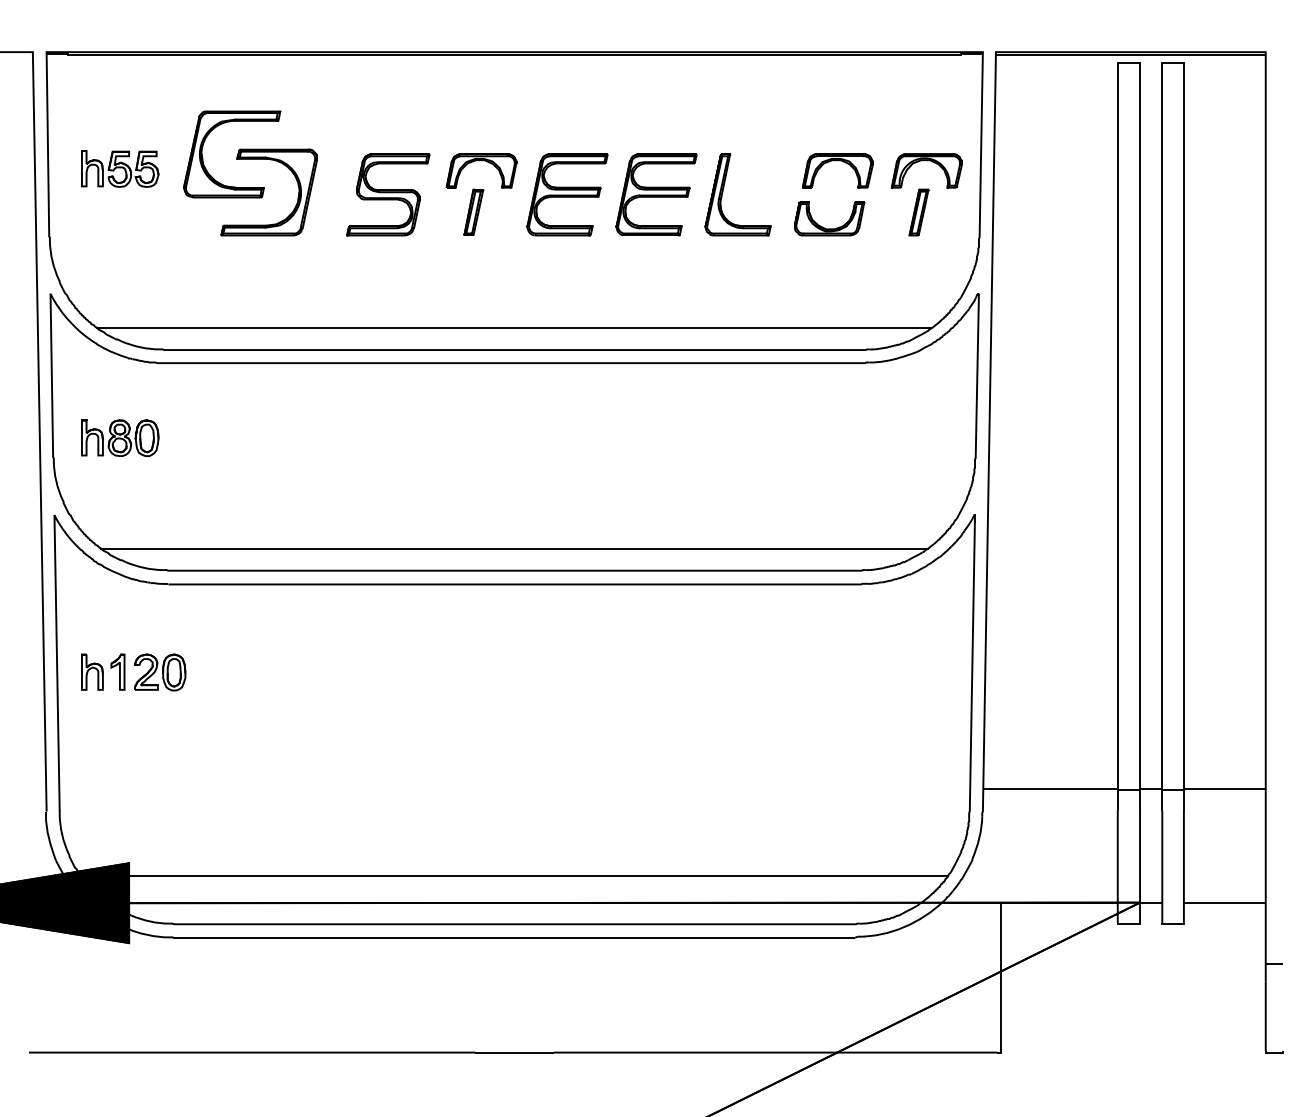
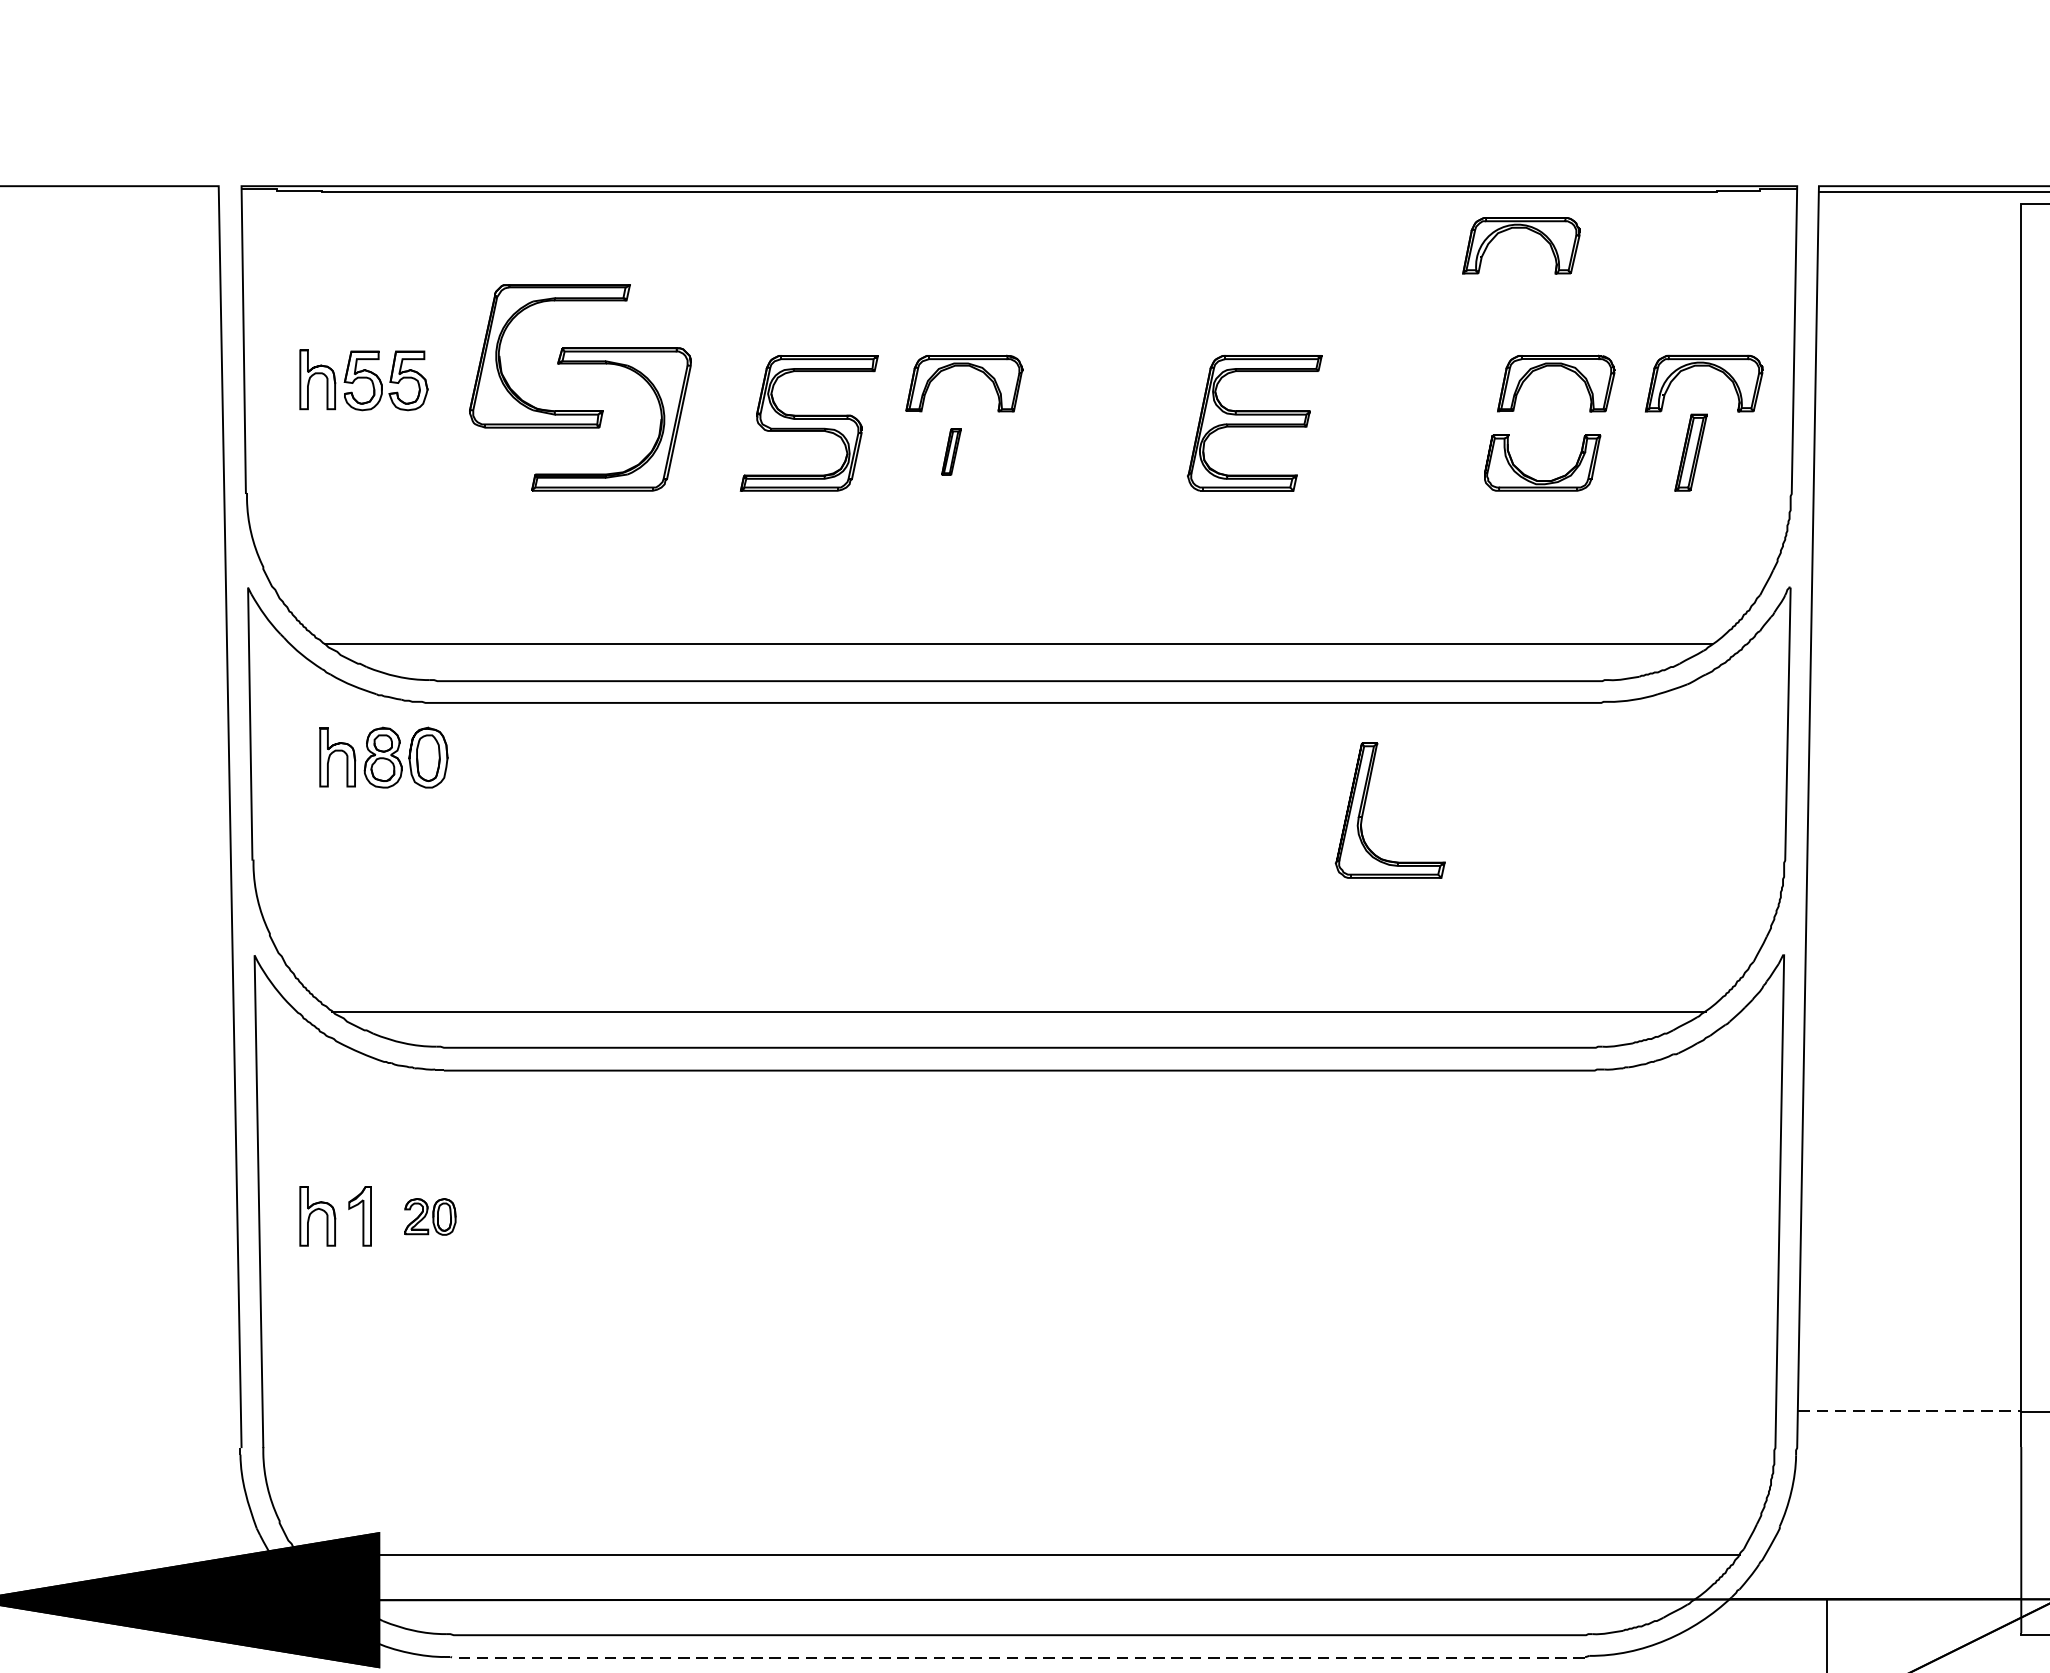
part: (816, 78) -> (1520, 229), added
part: (723, 192) -> (1366, 806), moved
part: (567, 194) -> (1107, 422), removed
part: (473, 211) -> (950, 450), size x0.6
part: (120, 437) -> (384, 756), moved
part: (160, 672) -> (430, 1216), size x0.6
line: (1051, 789) -> (1911, 1411), solid -> dashed
line: (510, 938) -> (1012, 1658), solid -> dashed

